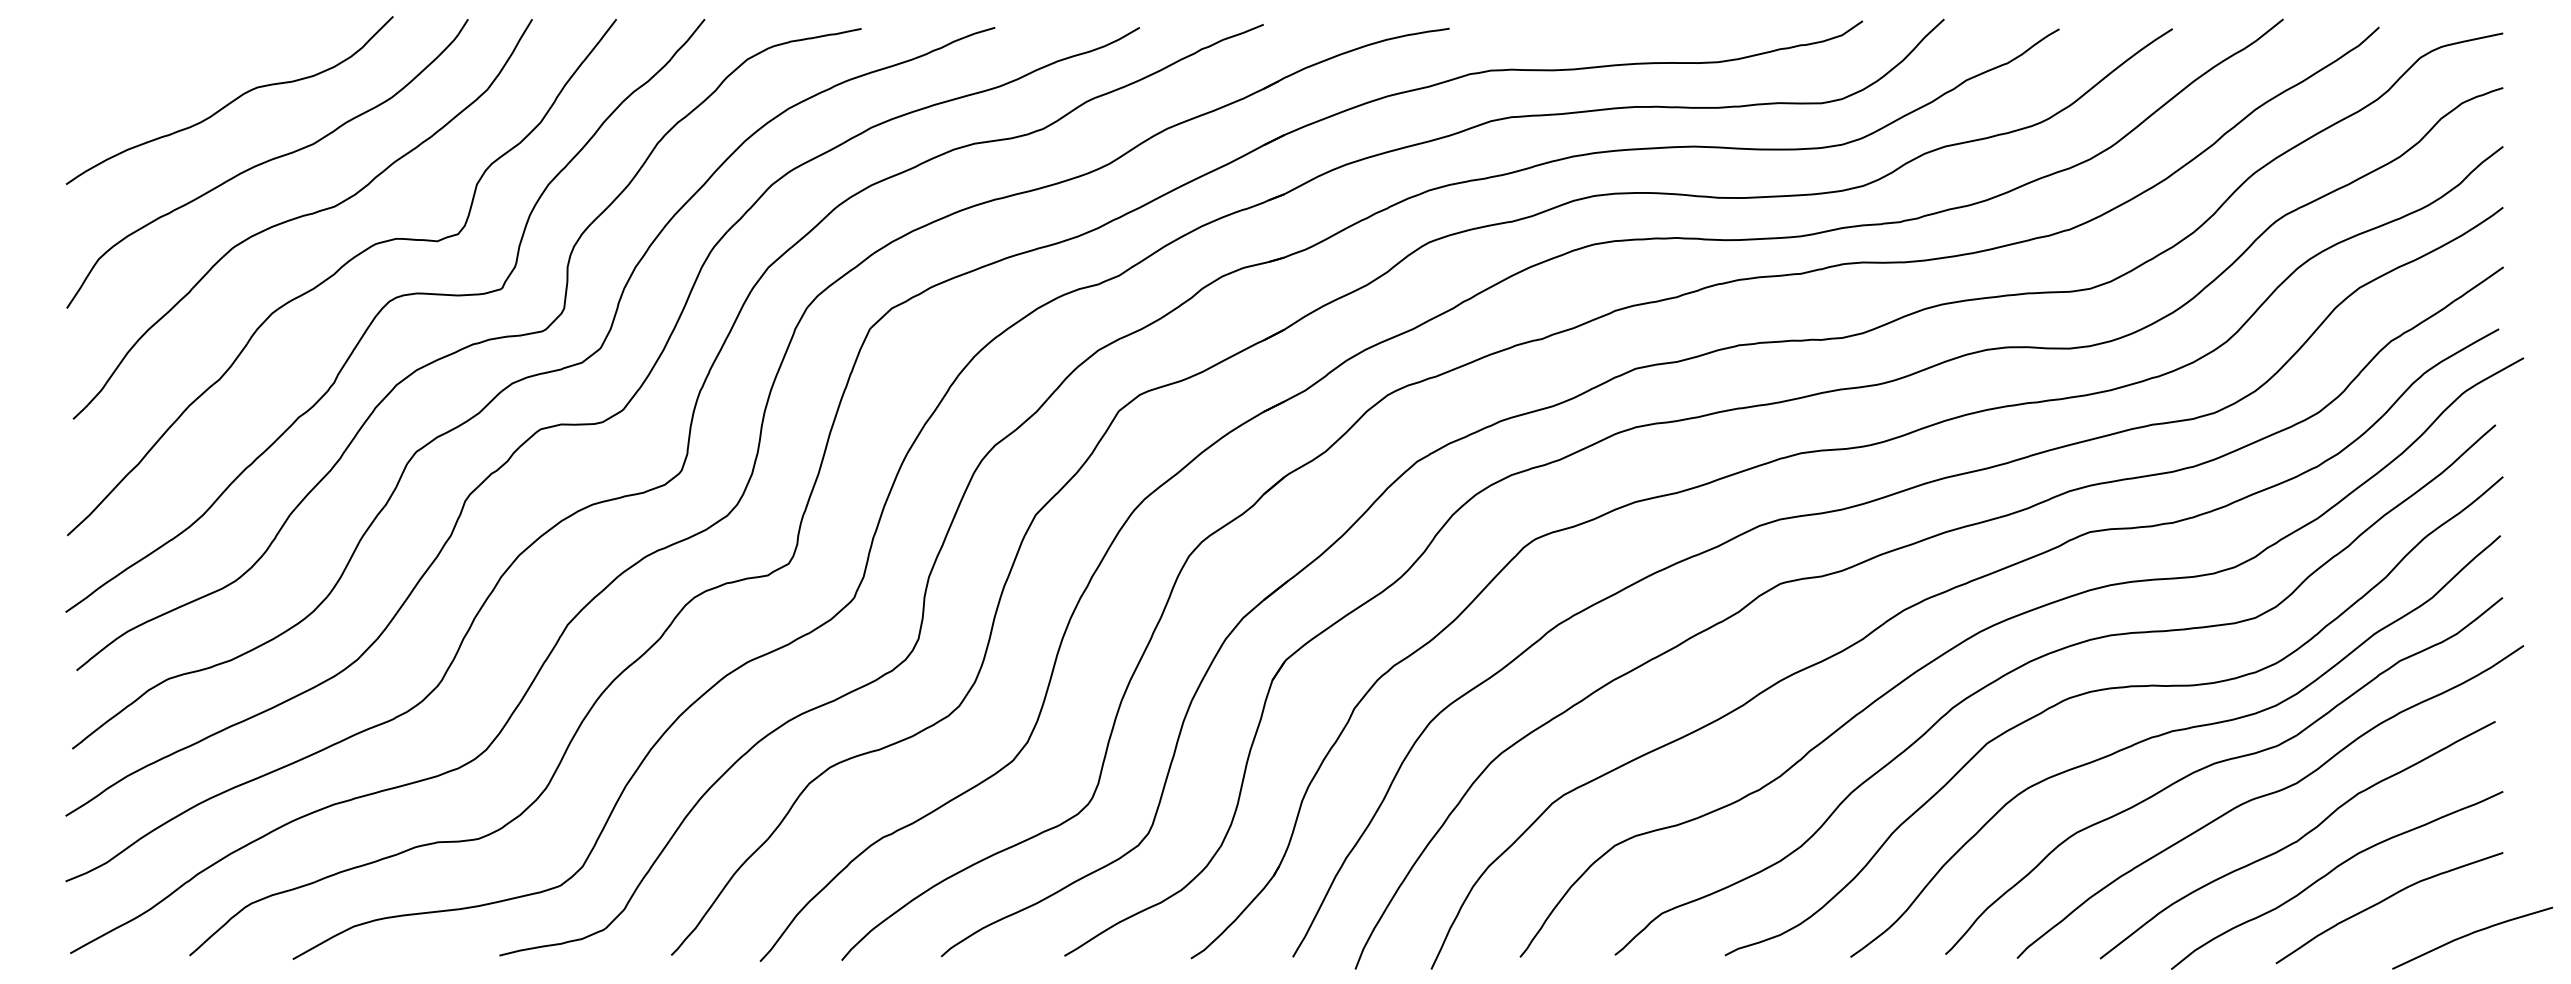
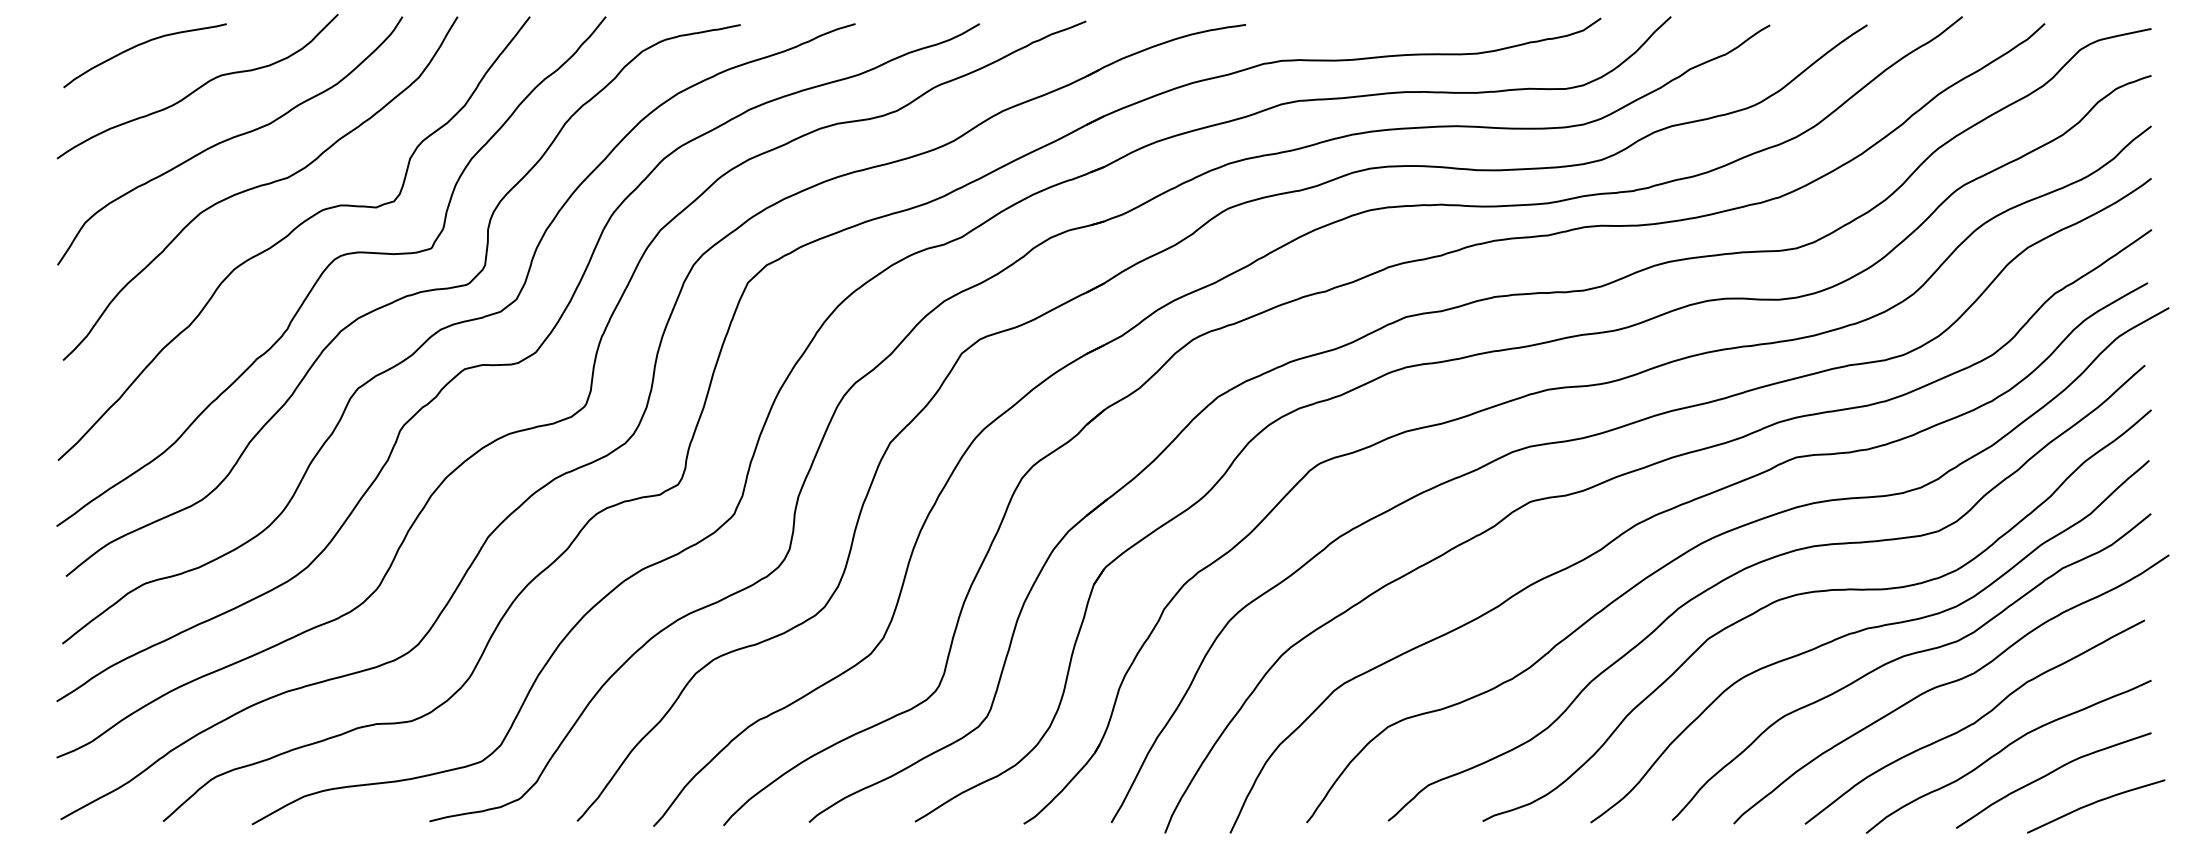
curve: (163, 52) -> (140, 45), added
curve: (2471, 934) -> (2095, 803), moved

